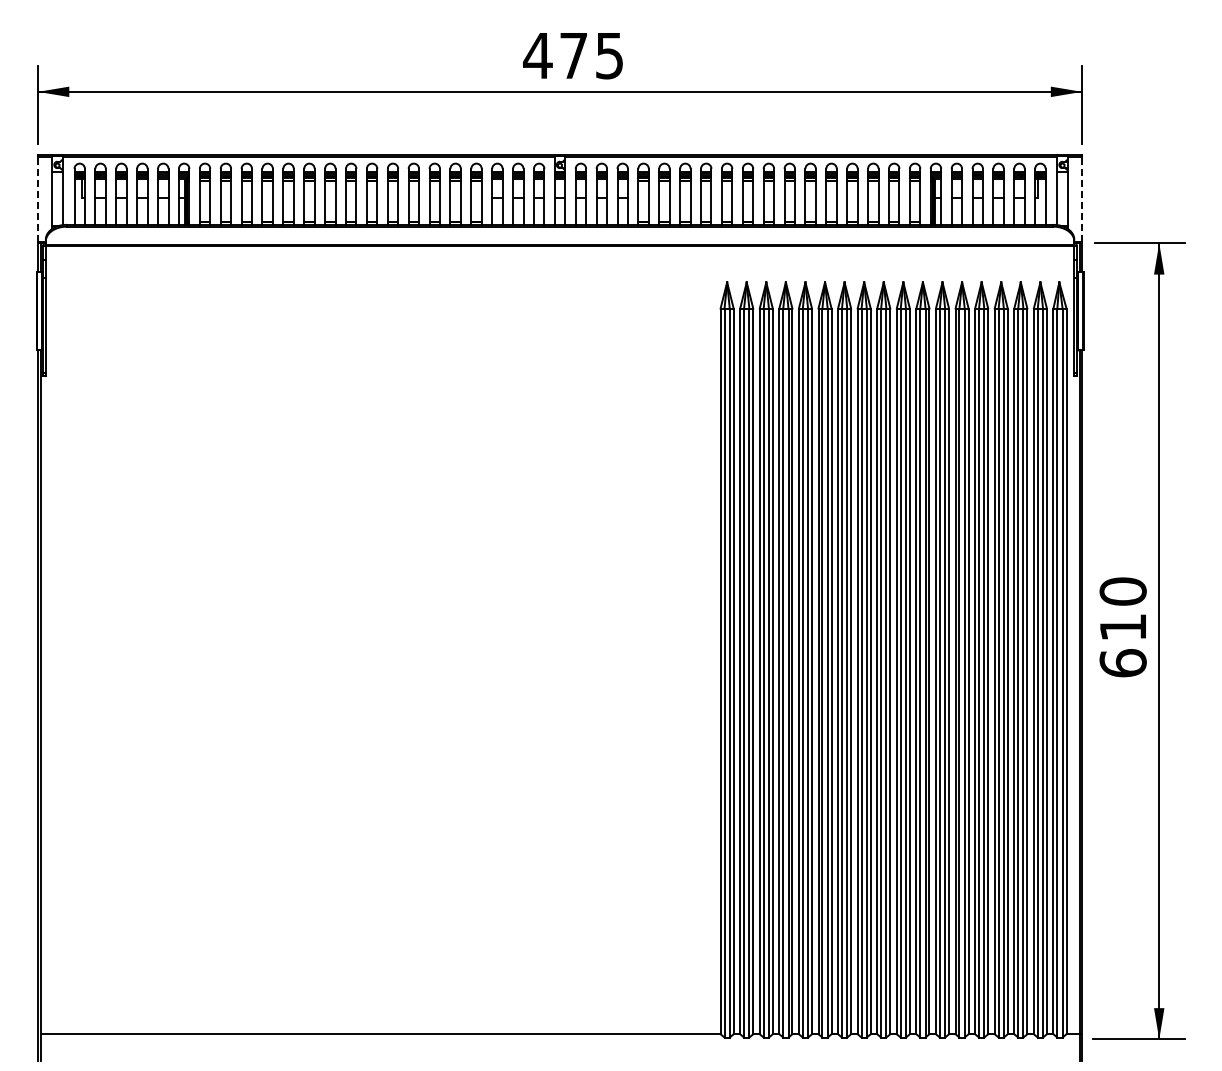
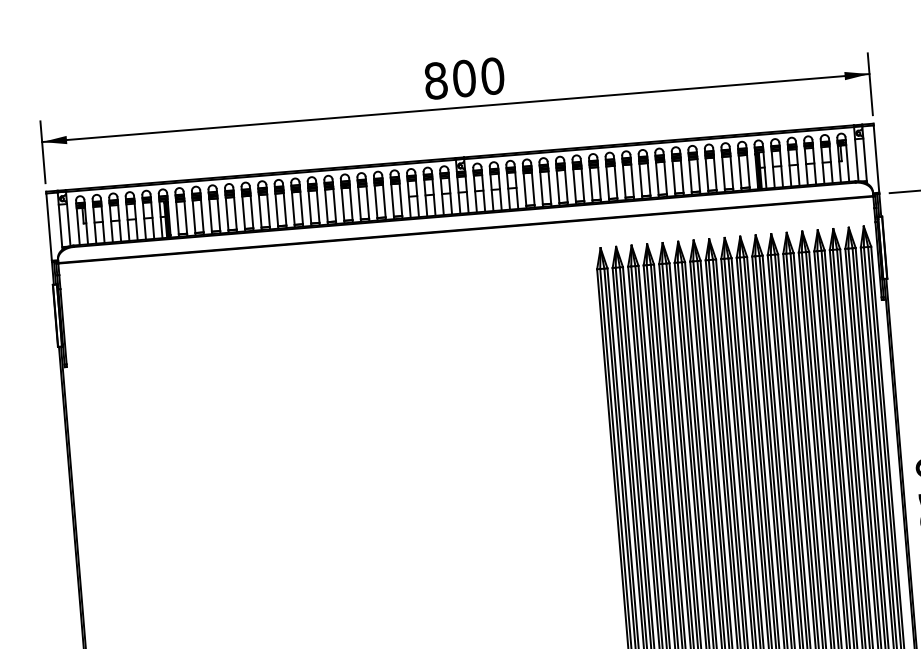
text: (573, 55) -> (464, 78), 475 -> 800
line: (37, 198) -> (48, 226), dashed -> solid
line: (1082, 198) -> (876, 158), dashed -> solid

